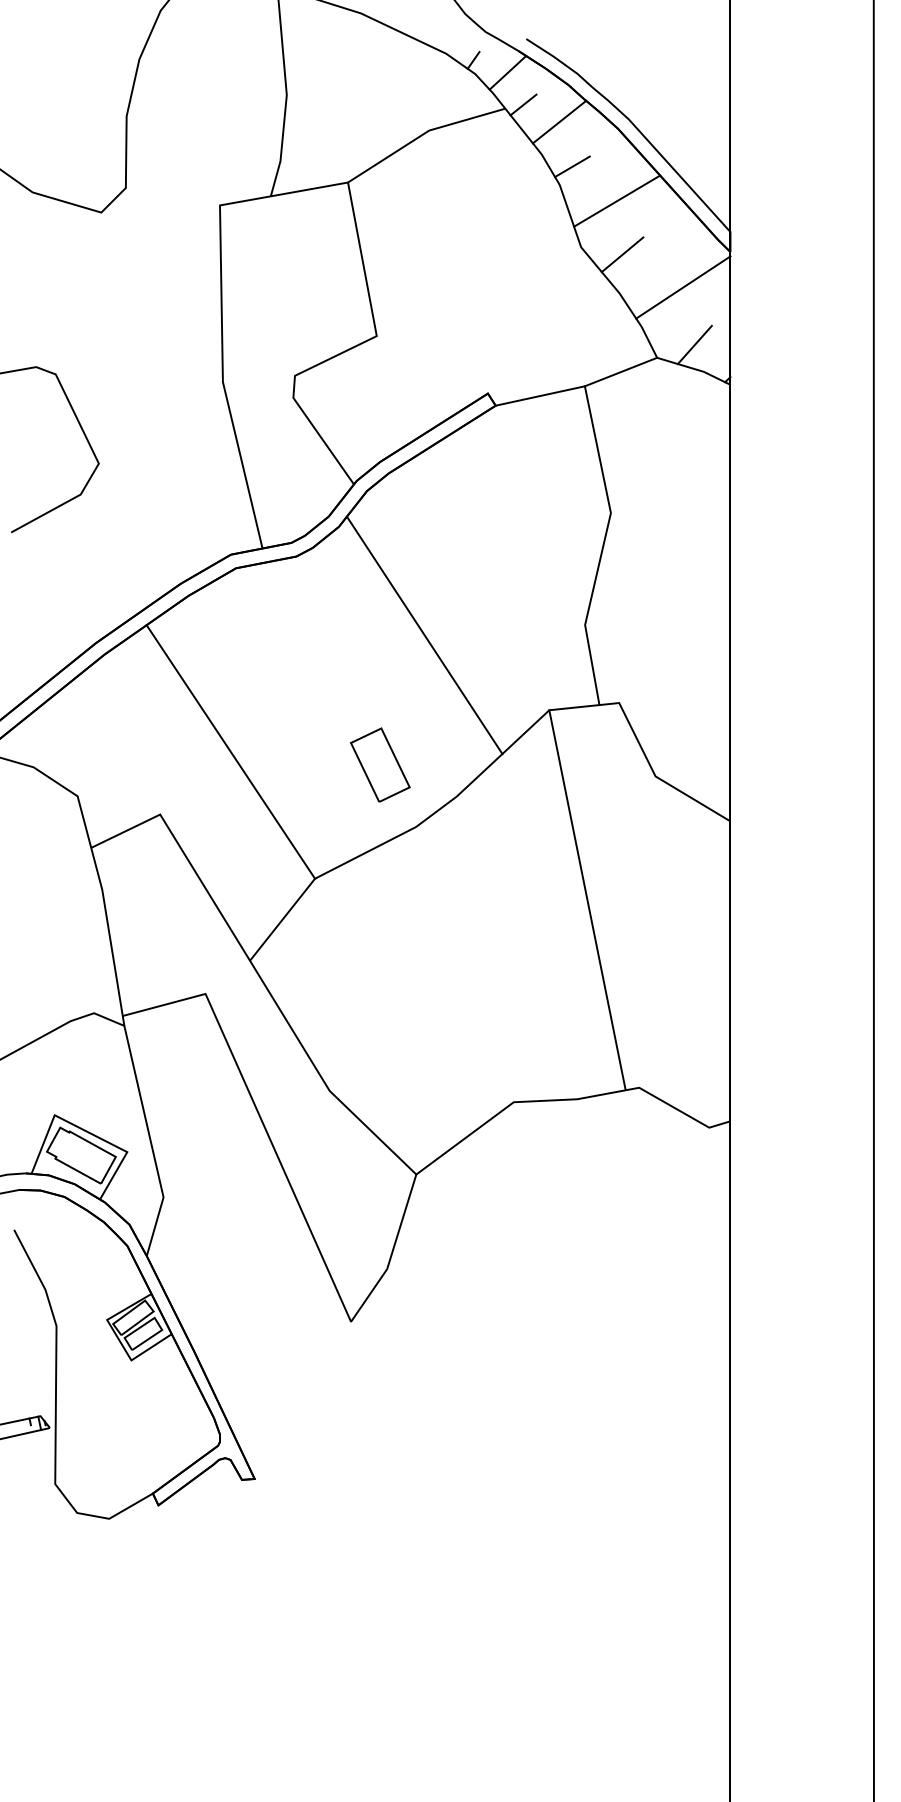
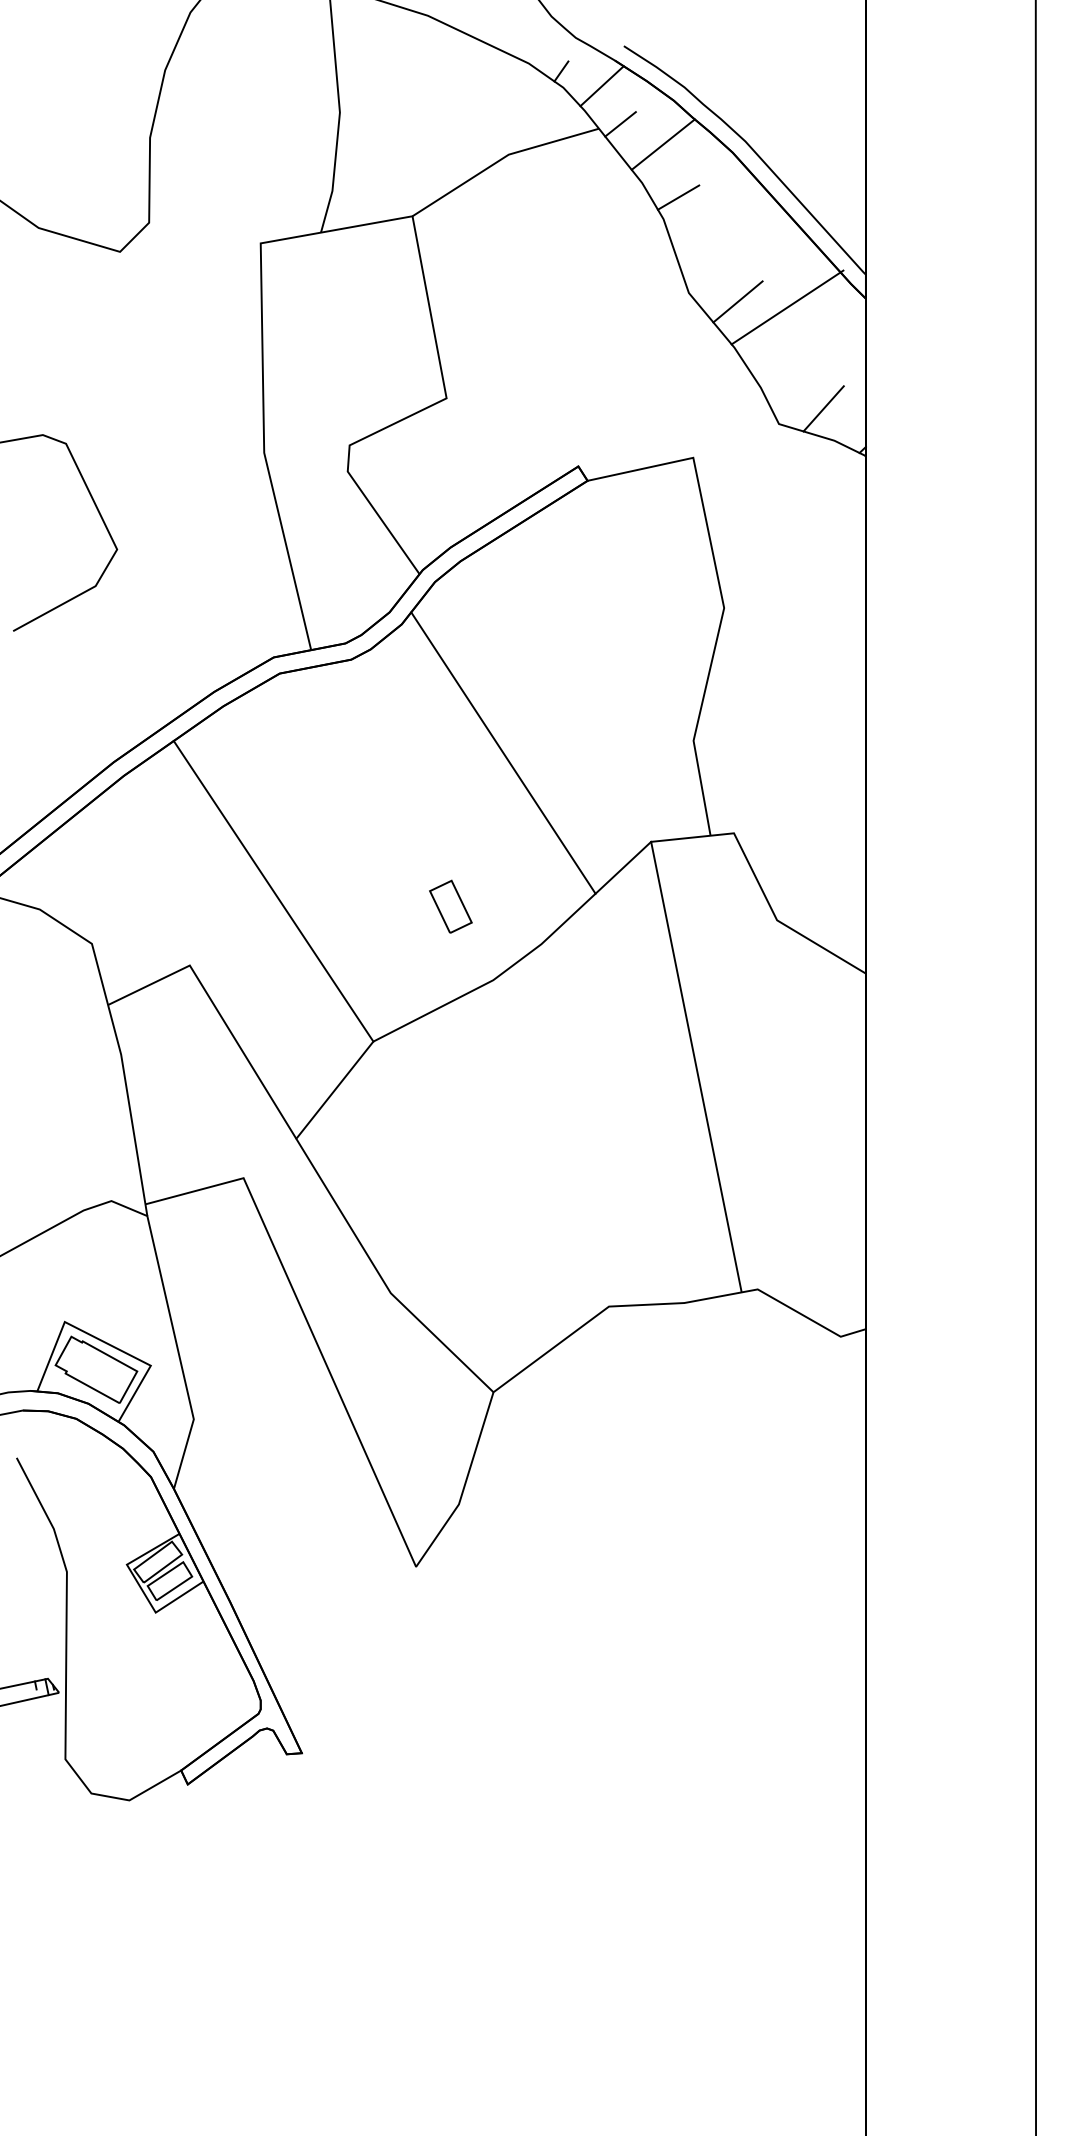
line: (617, 200) -> (731, 237), removed
line: (683, 287) -> (787, 307), moved
line: (620, 371) -> (735, 440), removed
part: (380, 764) -> (451, 906), size x0.6

